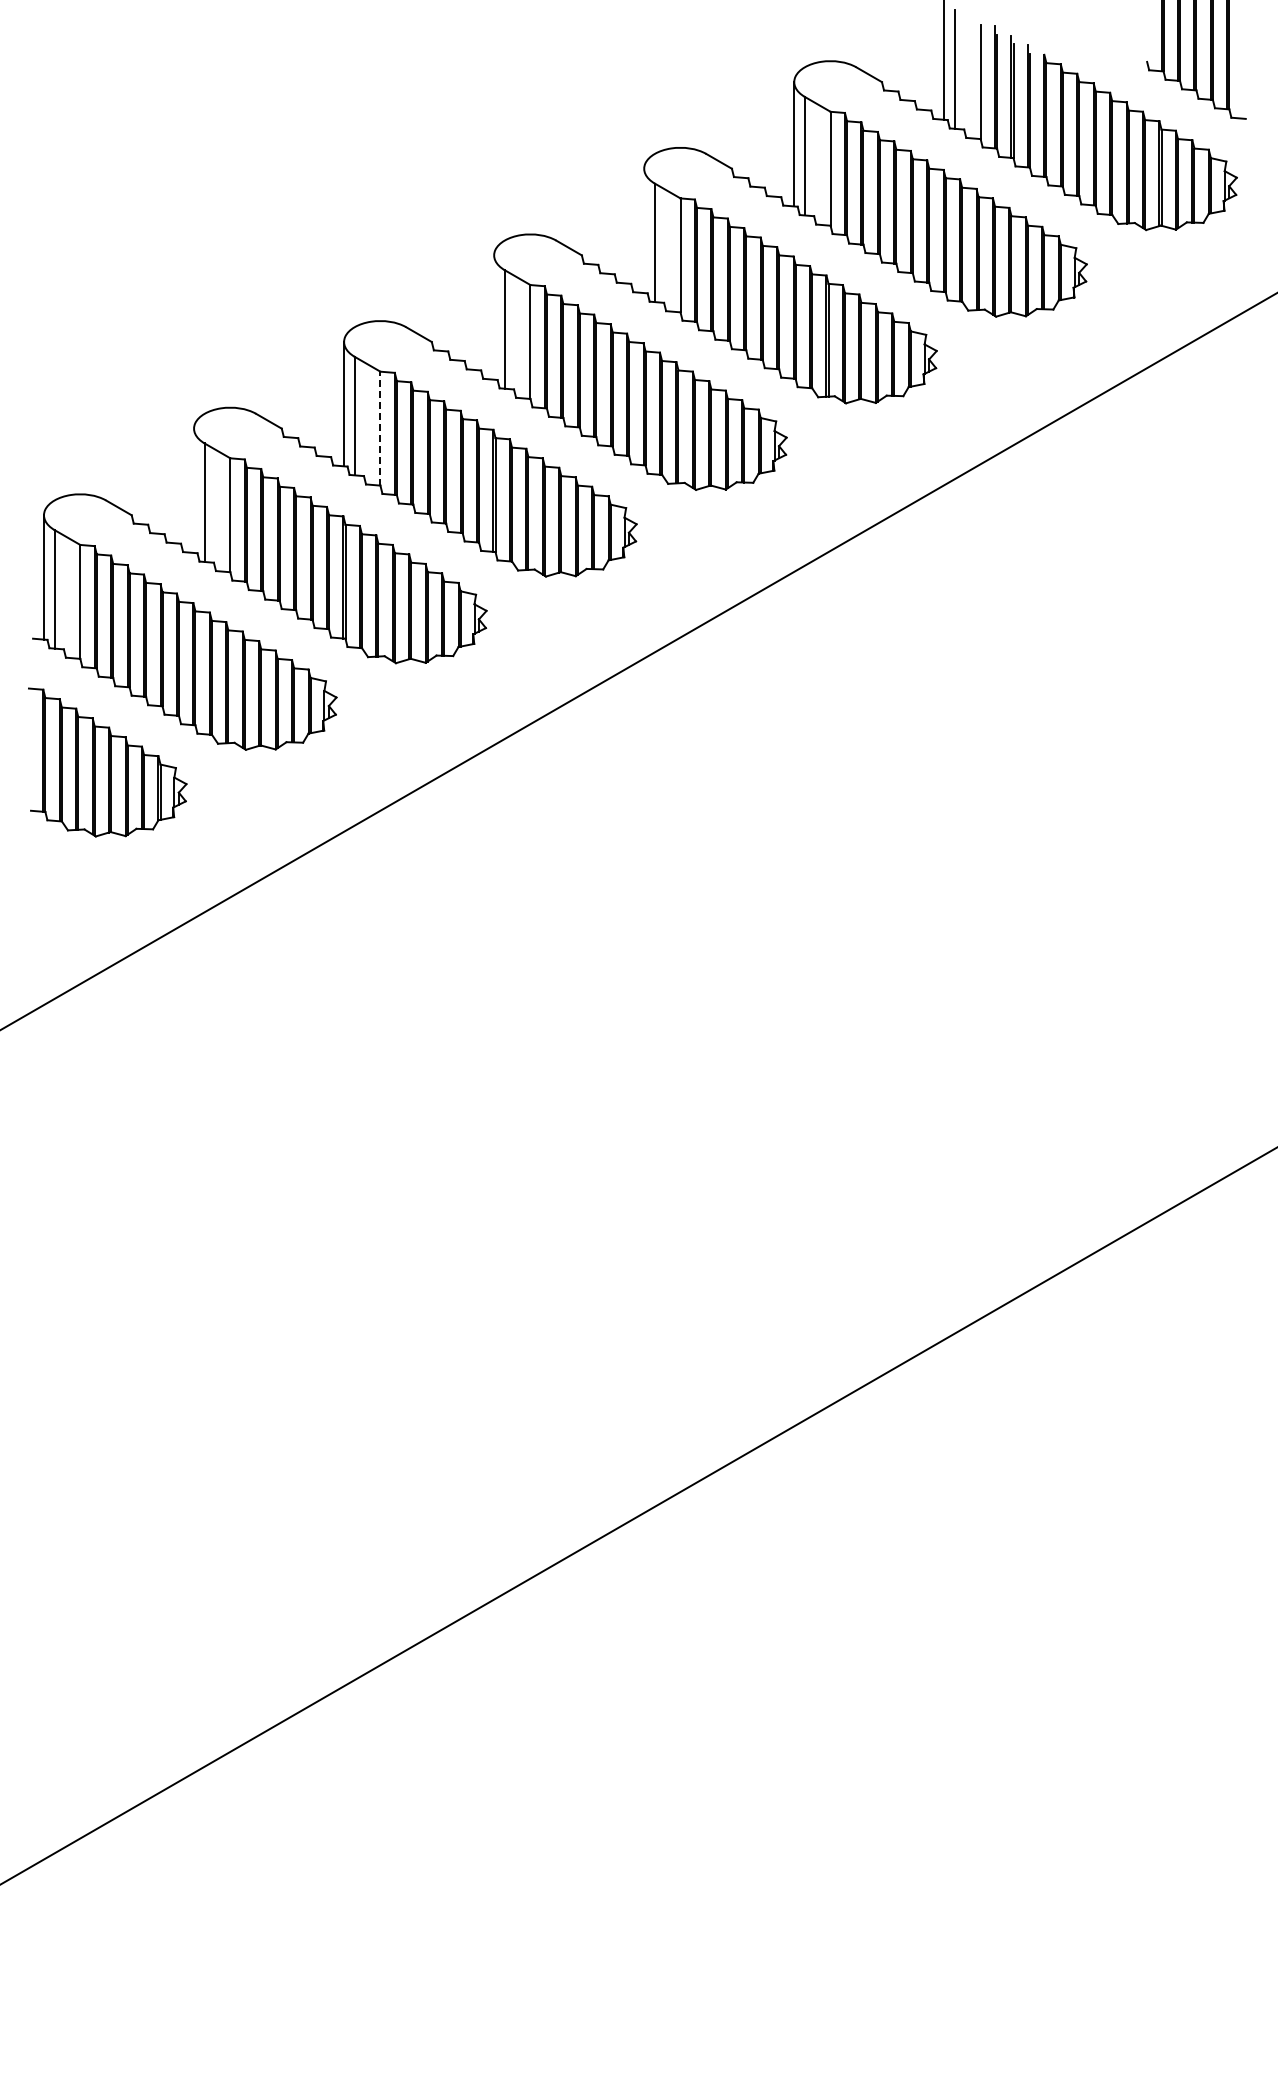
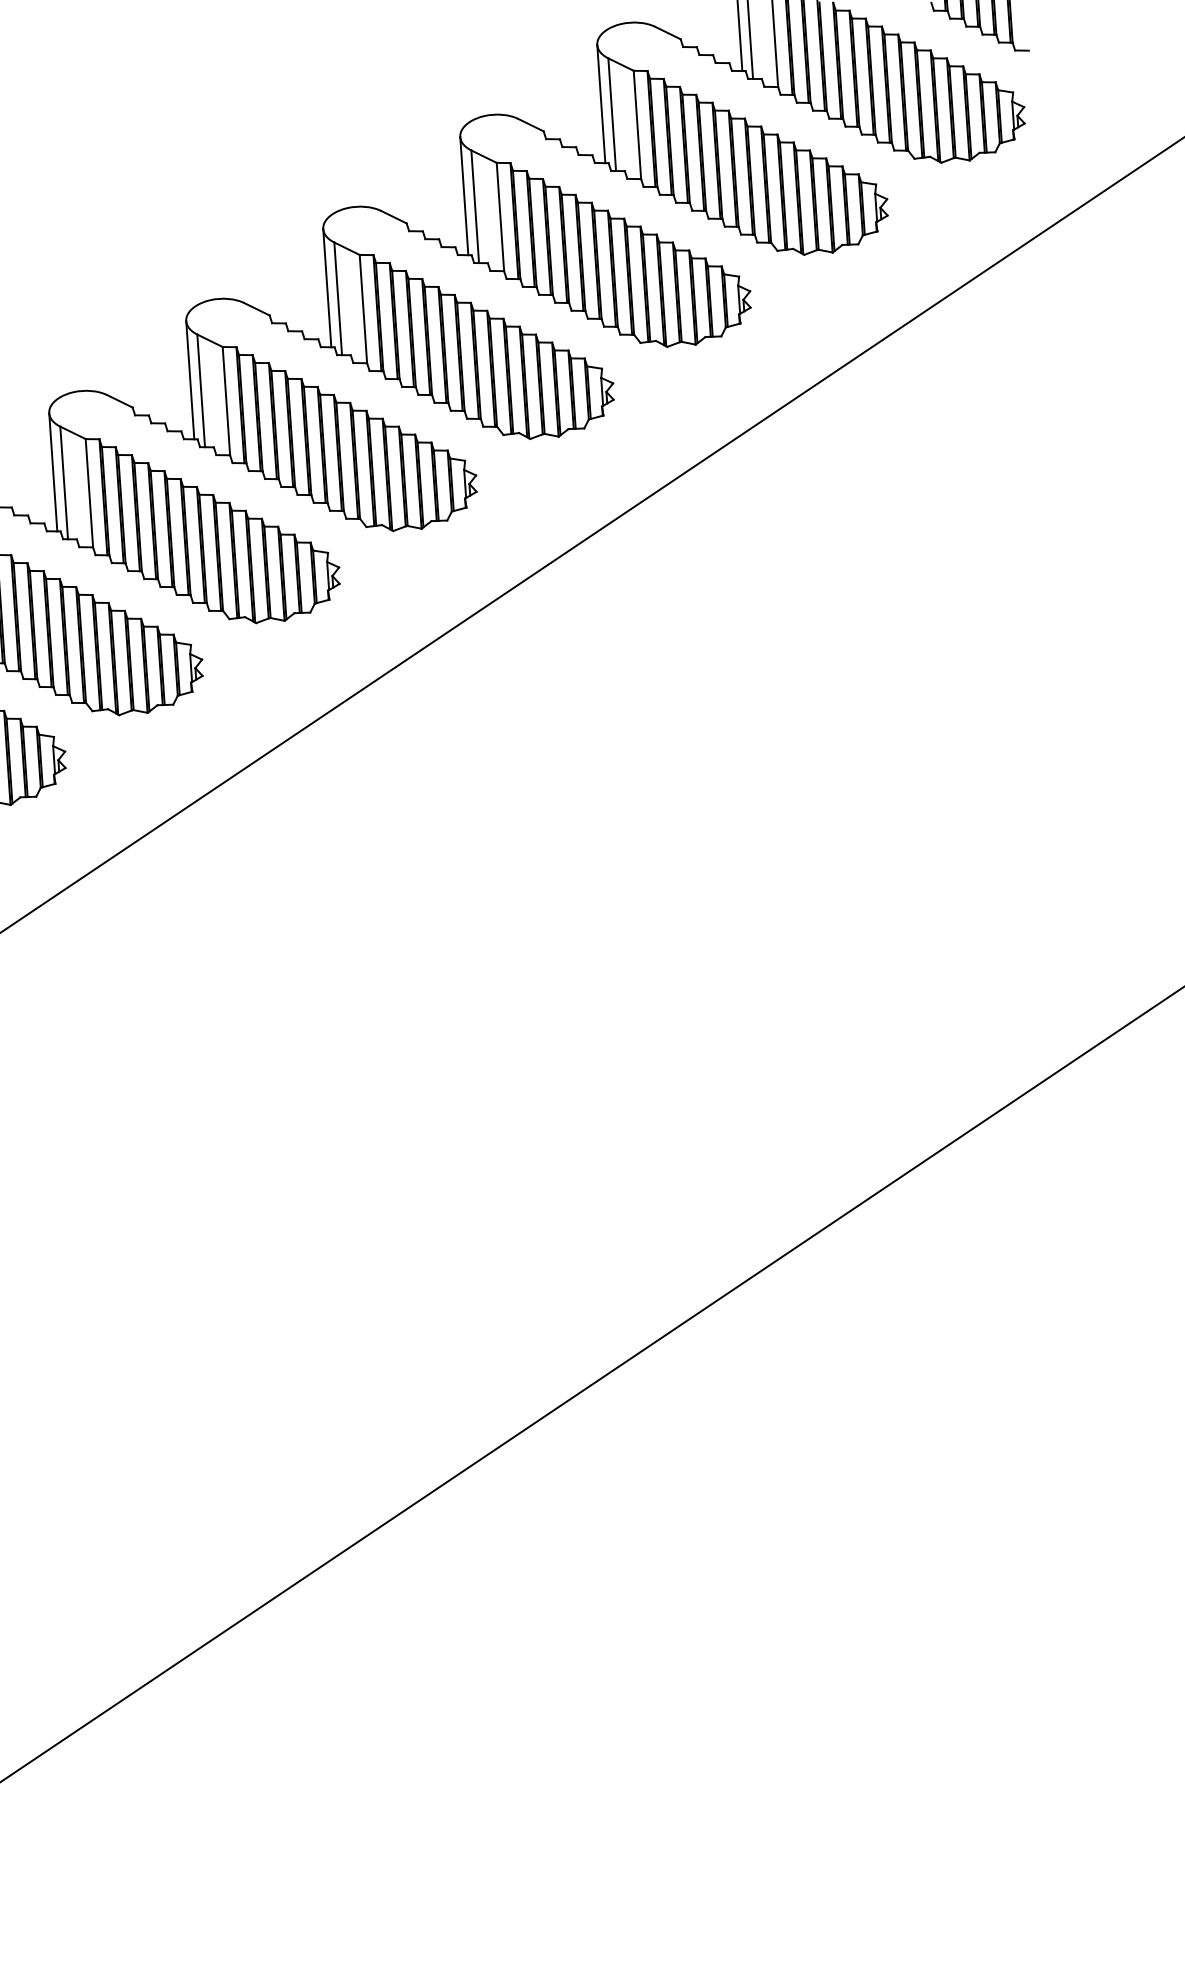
line: (644, 230) -> (464, 195), added
line: (494, 317) -> (327, 288), added
line: (380, 428) -> (226, 401), dashed -> solid
line: (194, 490) -> (53, 471), added

